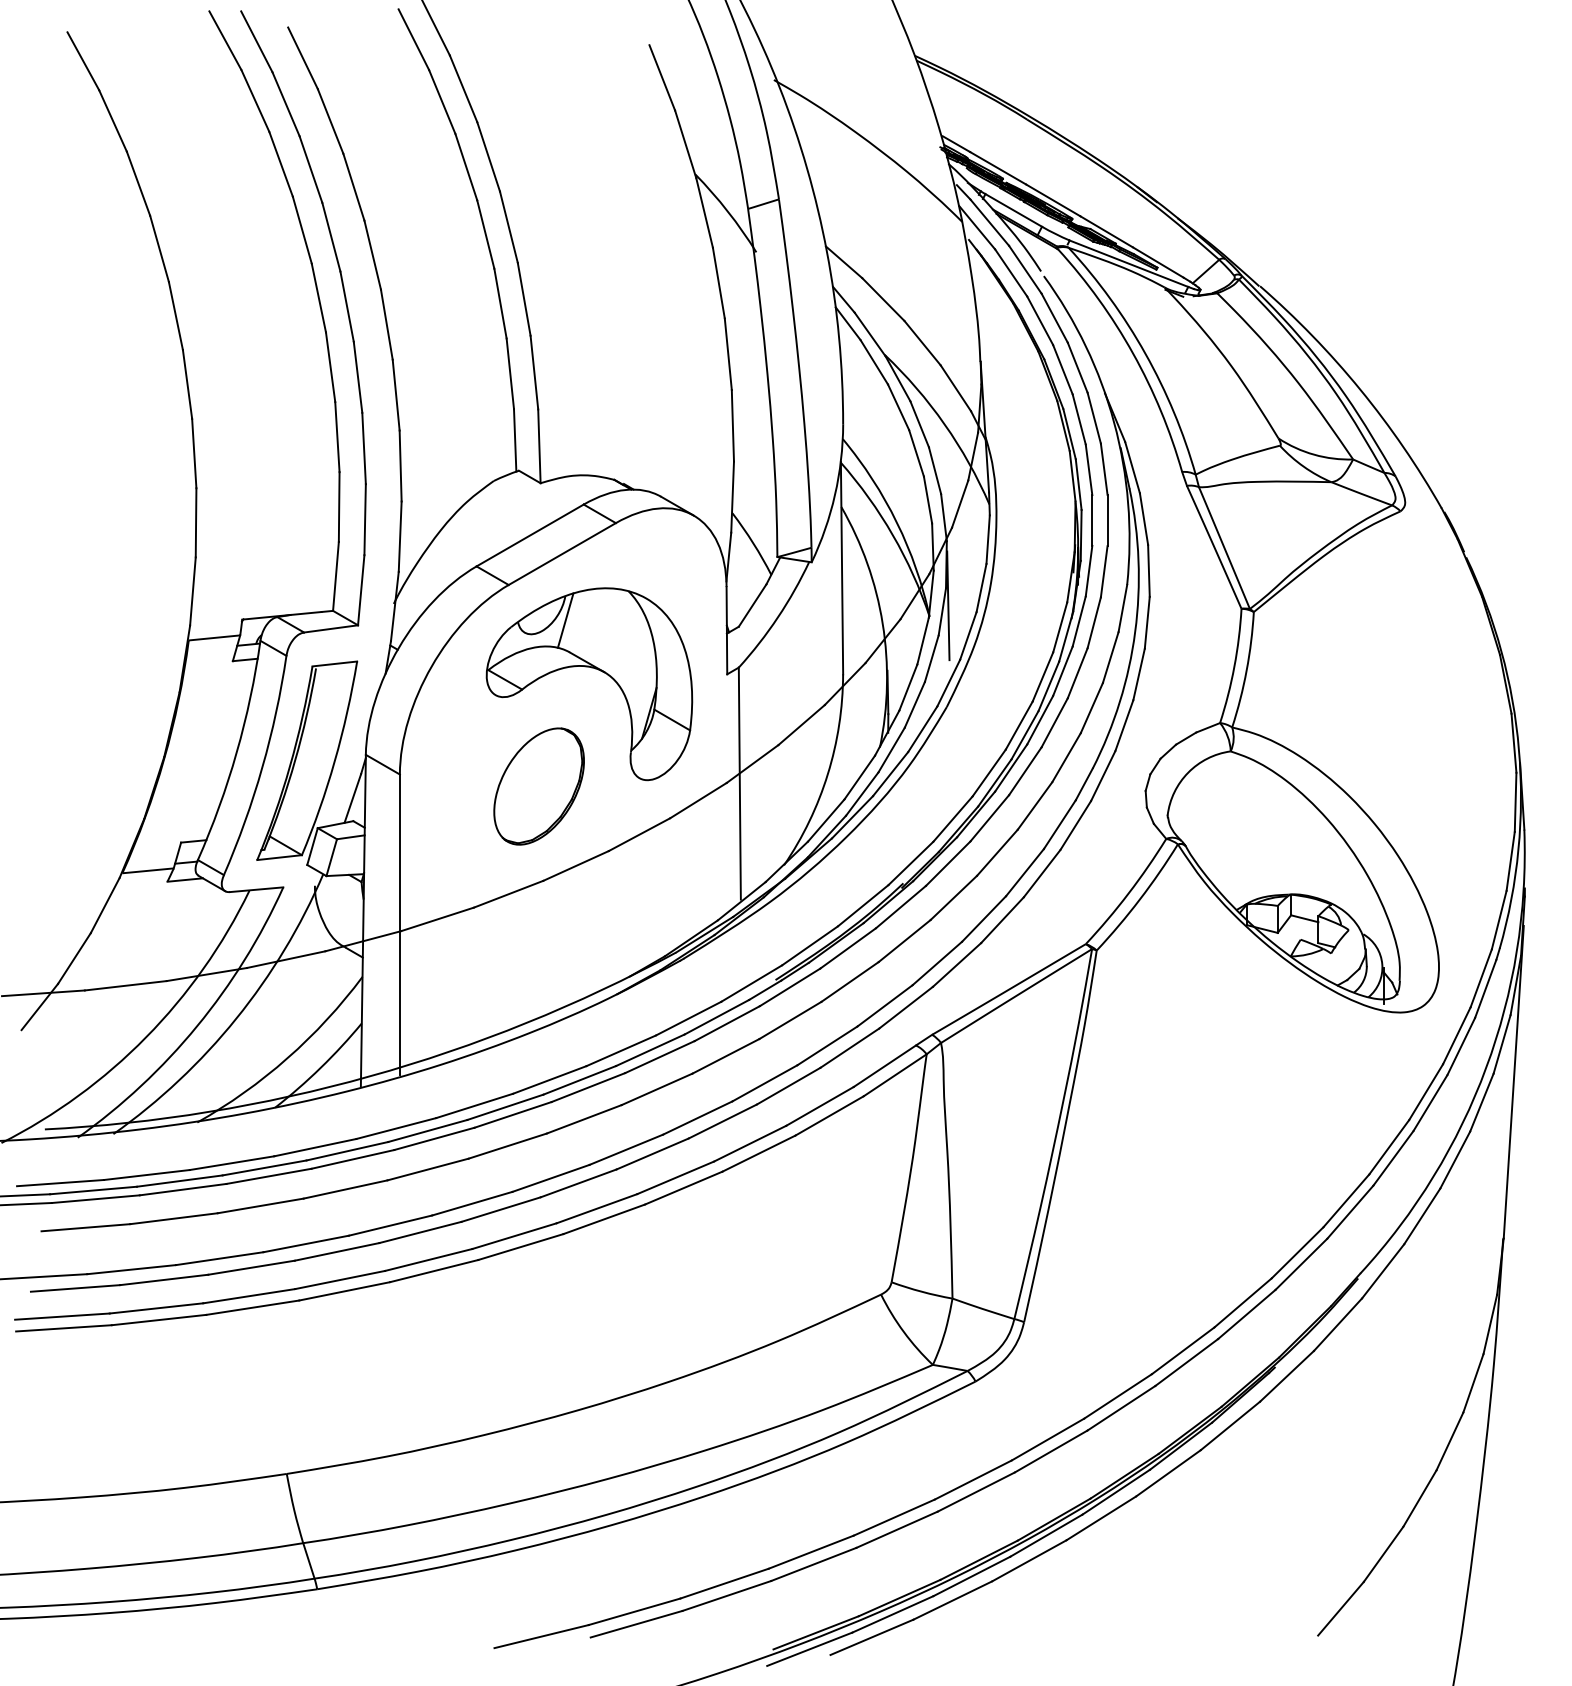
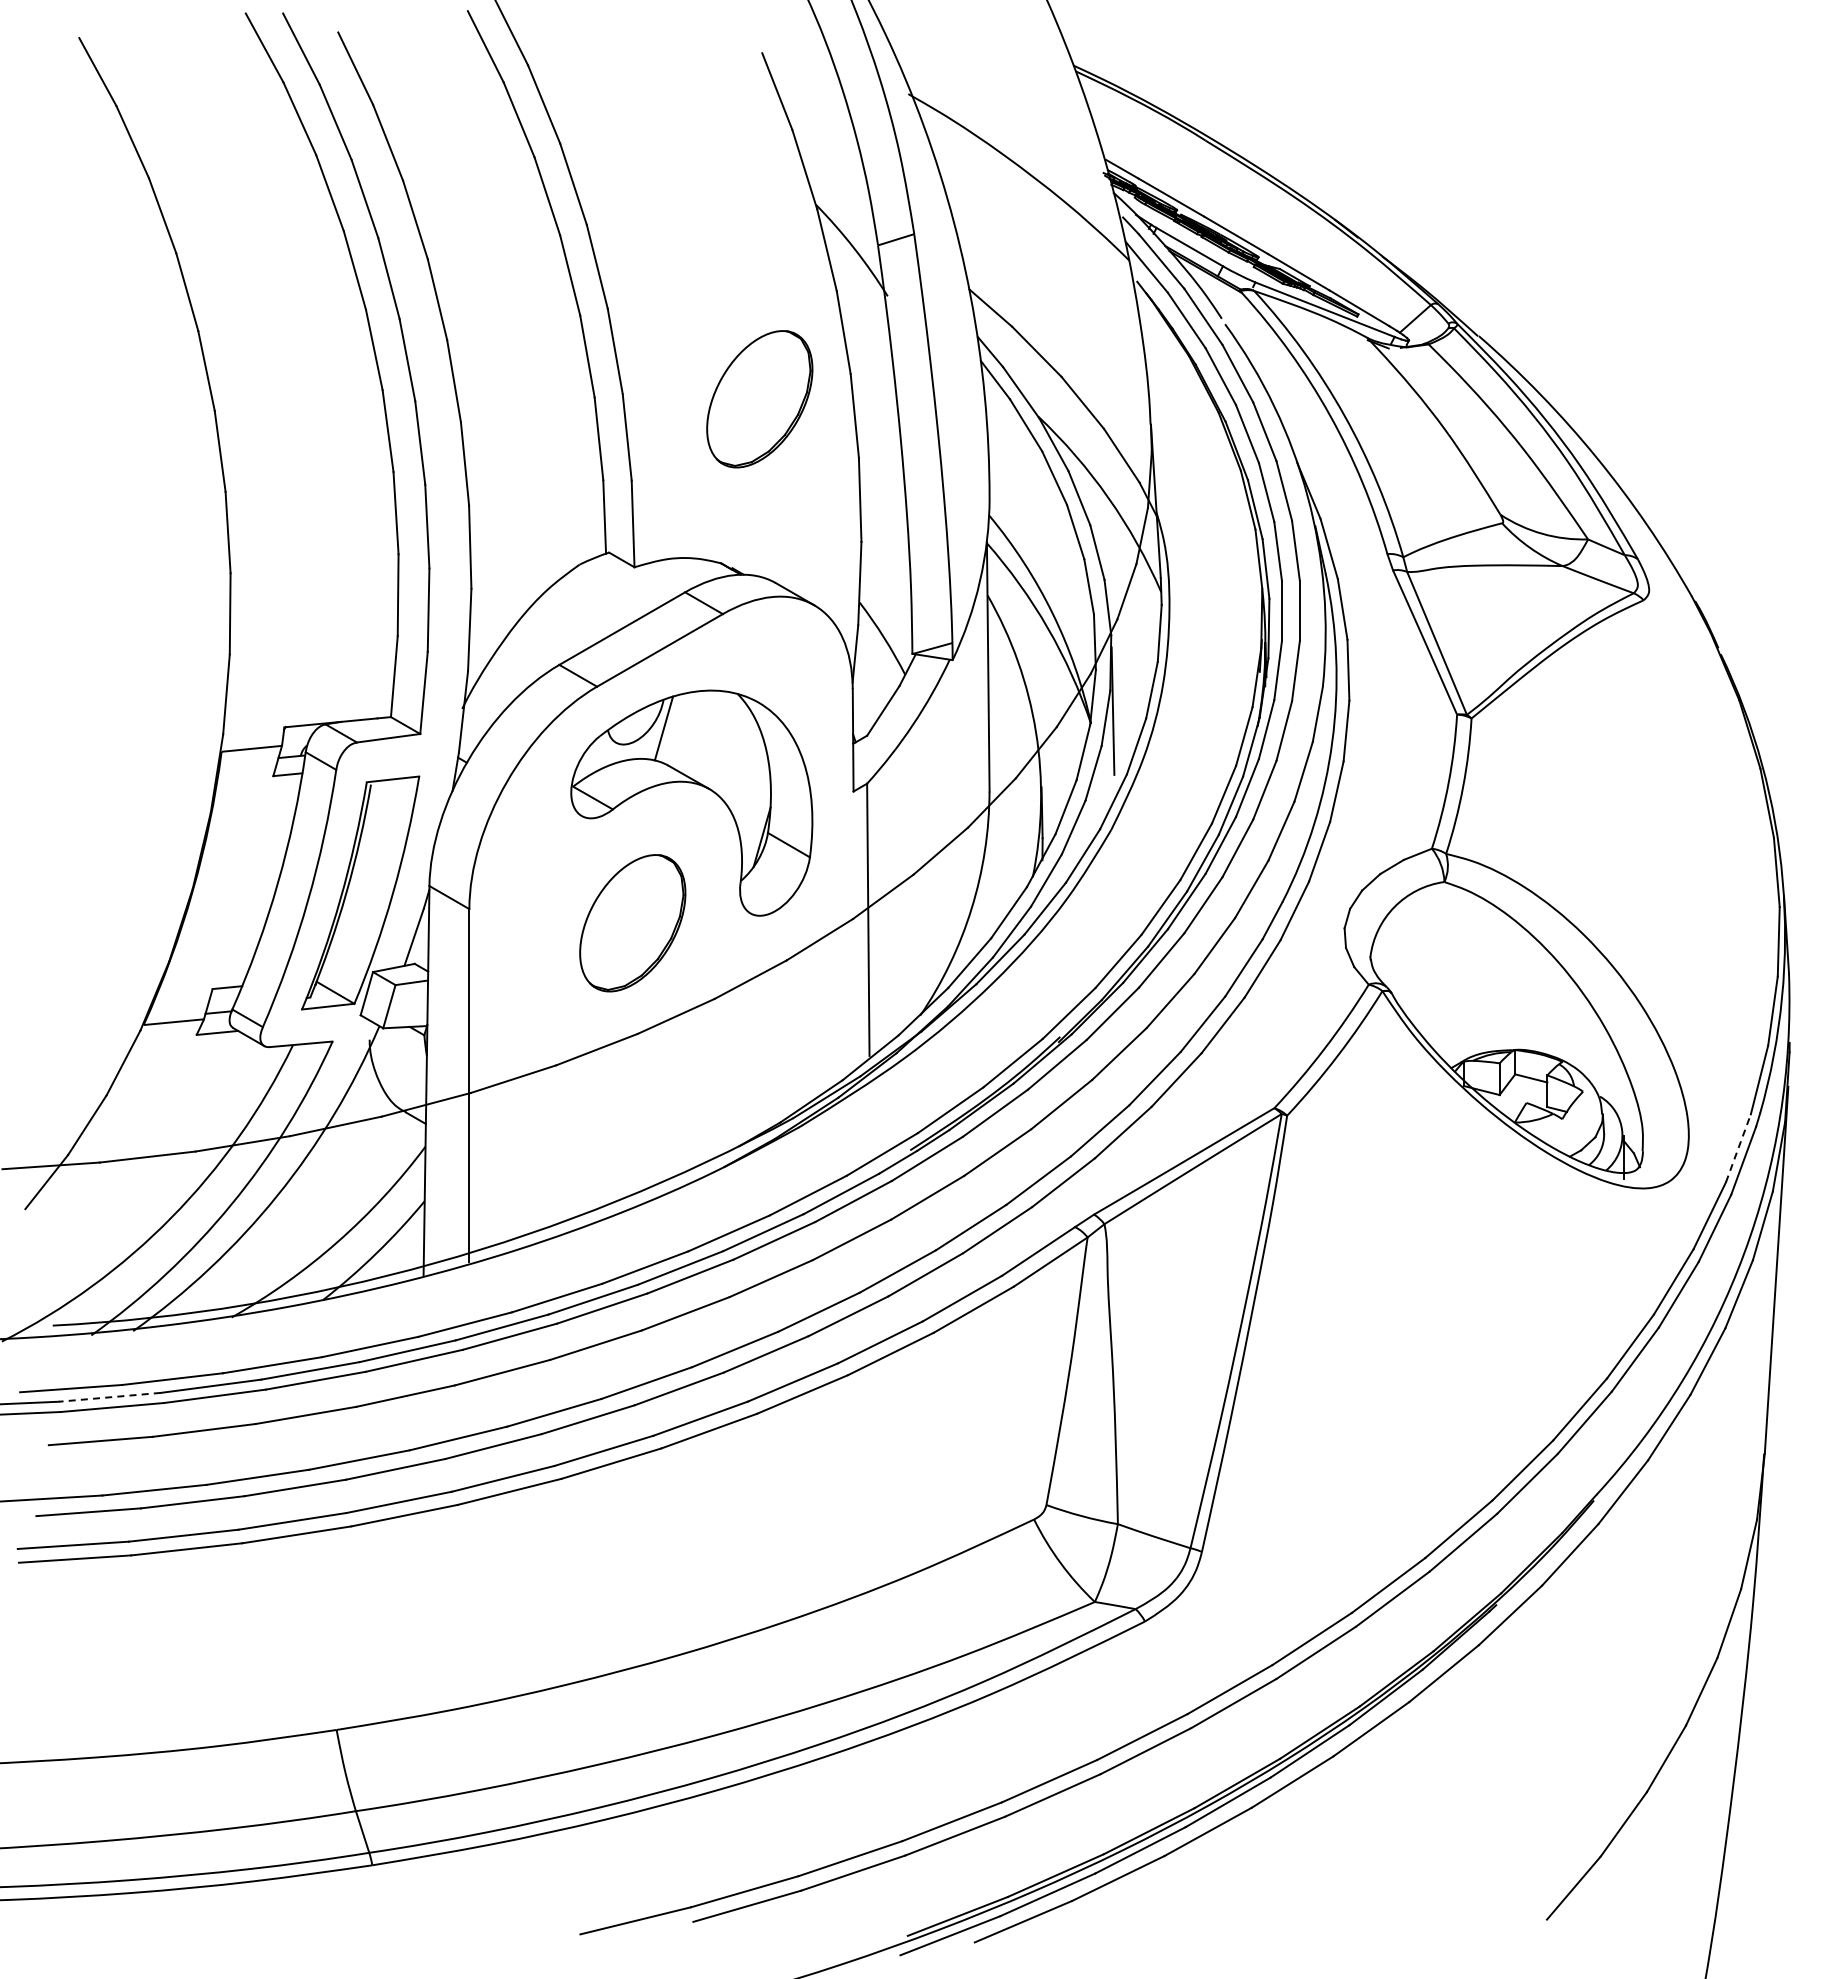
part: (647, 340) -> (759, 399), added
line: (1481, 977) -> (1738, 1147), solid -> dashed
line: (93, 1190) -> (109, 1397), solid -> dashed

